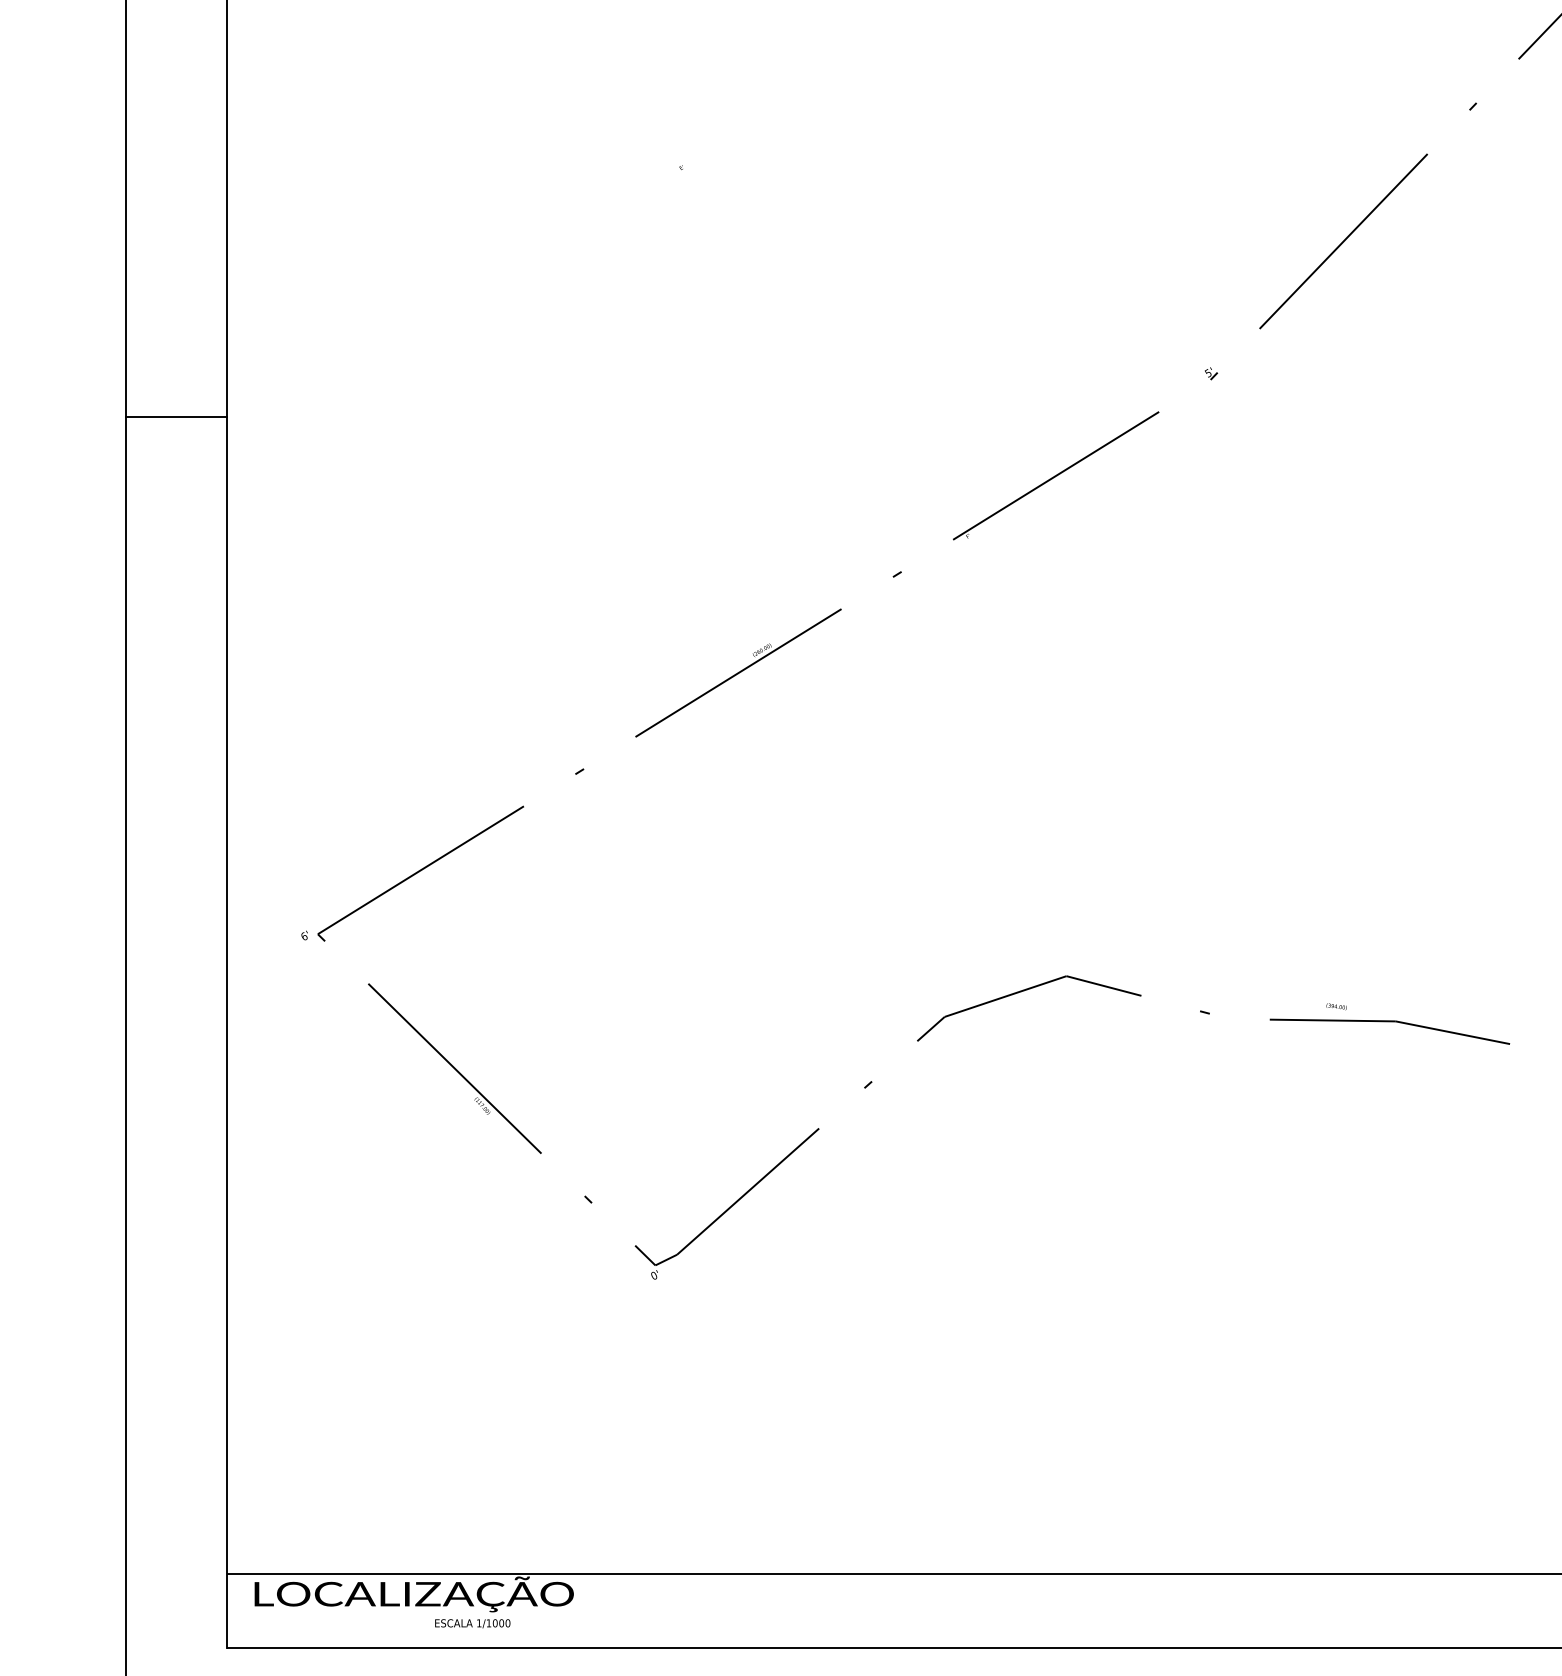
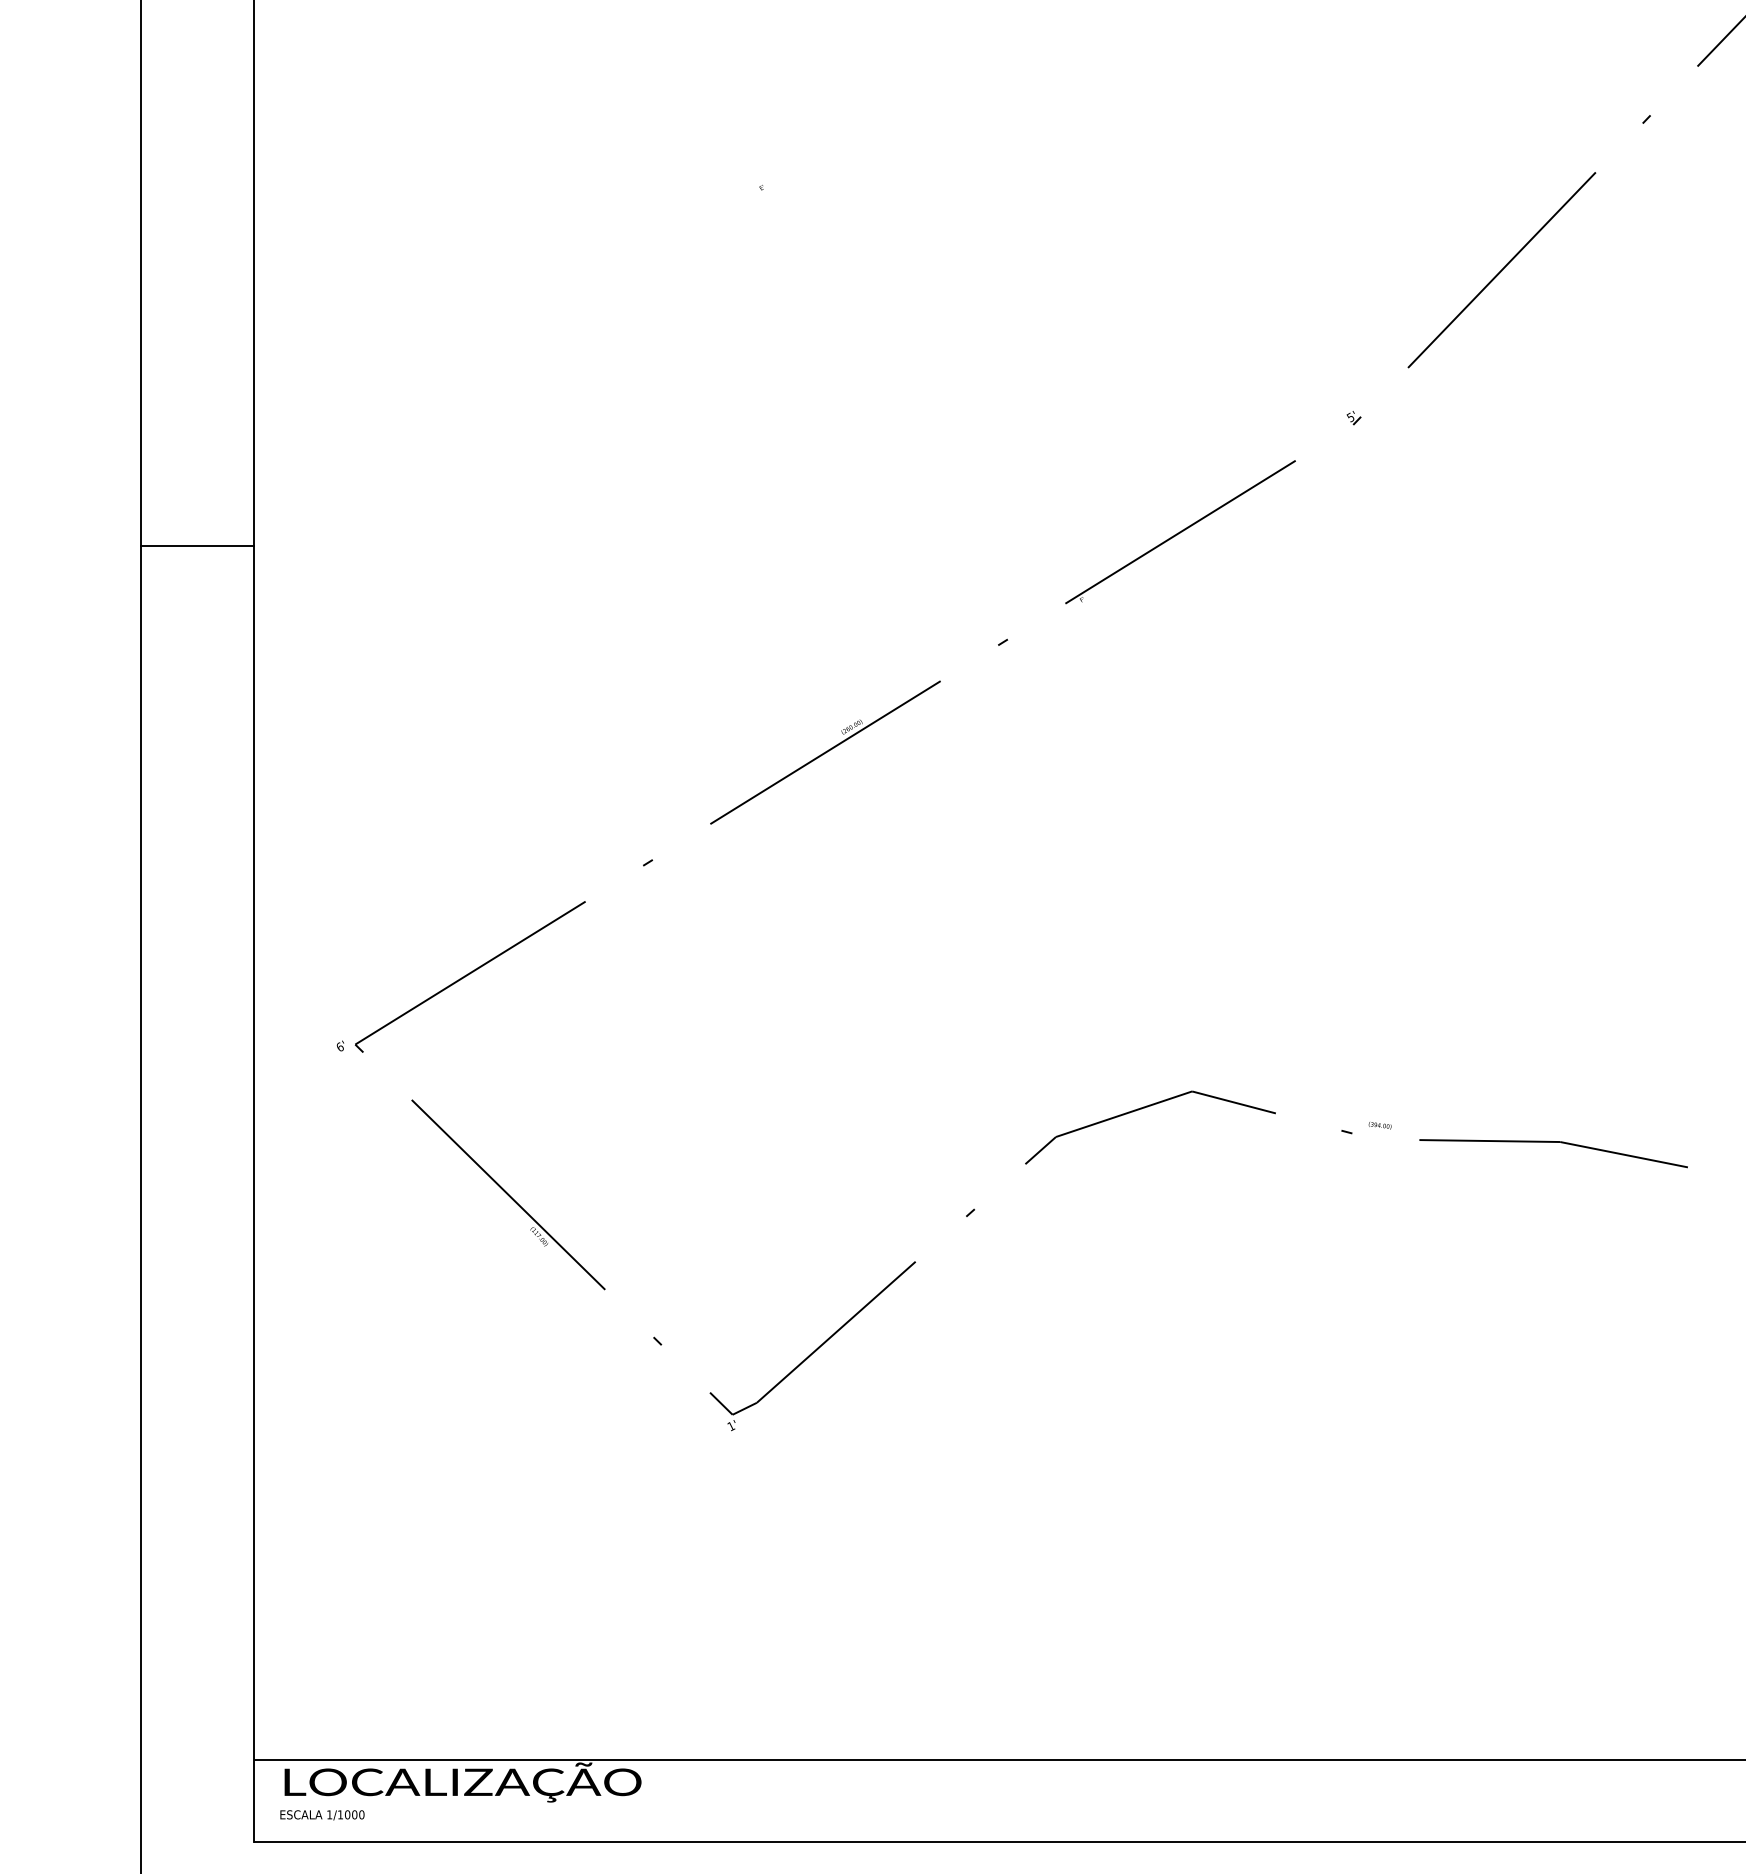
line: (175, 417) -> (196, 545), moved
text: (1336, 1006) -> (1379, 1125), moved
text: (654, 1275) -> (731, 1426), 0' -> 1'
text: (472, 1623) -> (322, 1815), moved

